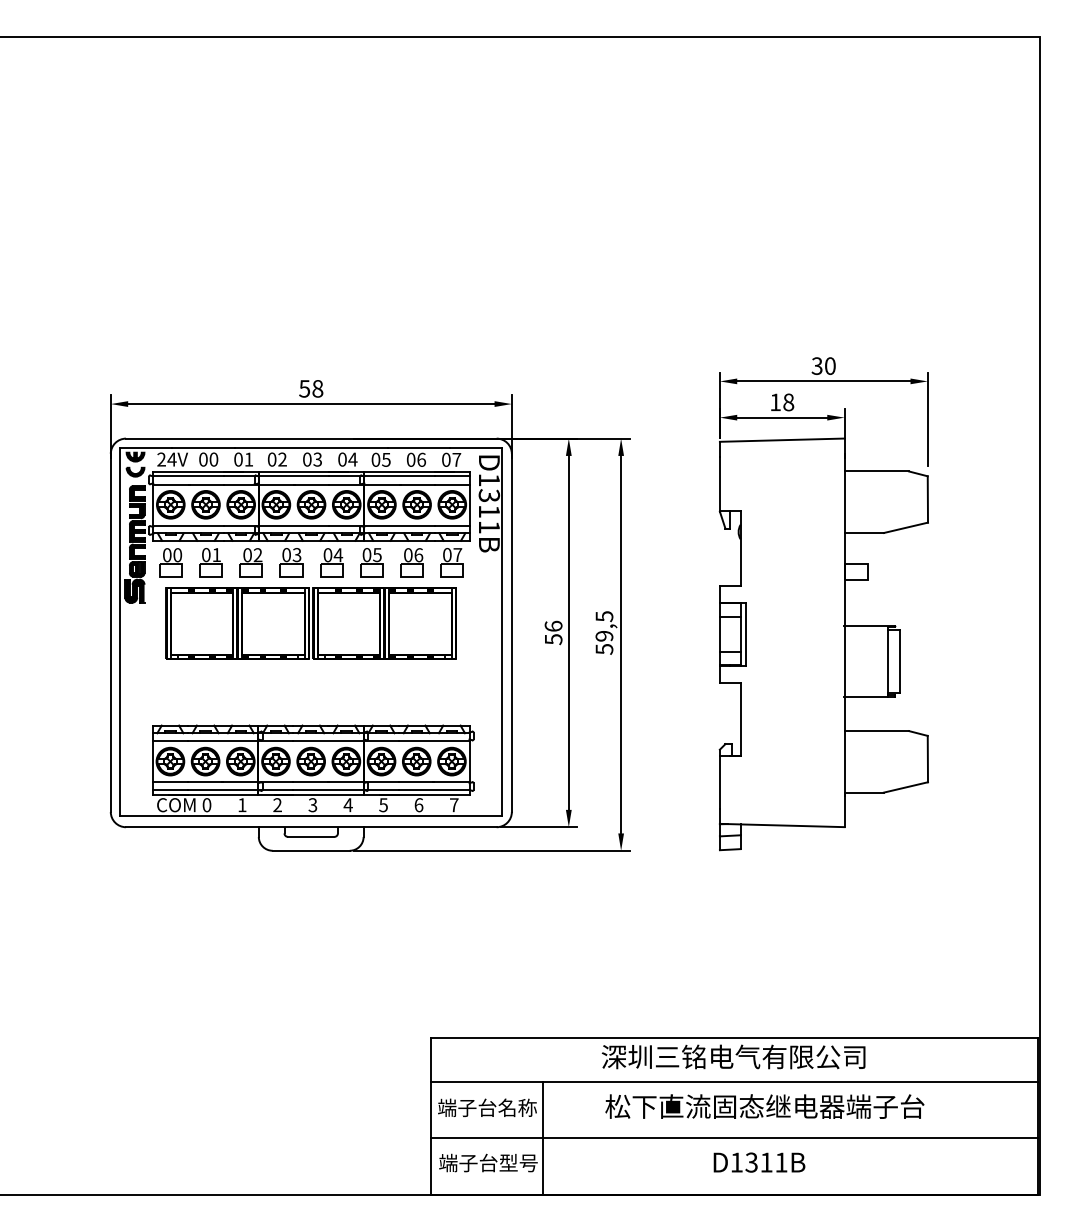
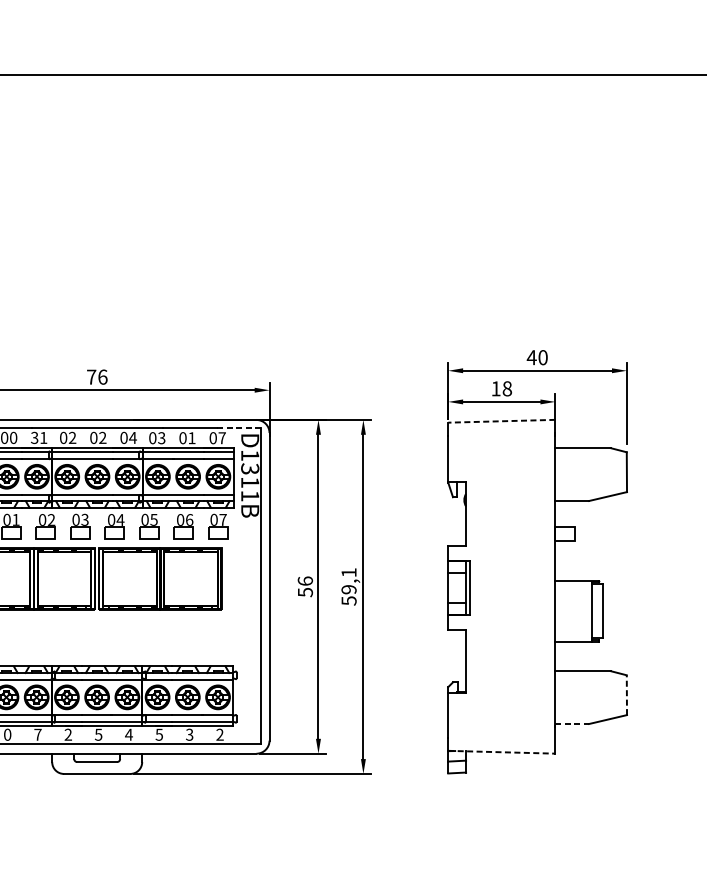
text: (817, 366) -> (532, 357), 30 -> 40
text: (311, 388) -> (97, 376), 58 -> 76
line: (781, 440) -> (501, 421), solid -> dashed
line: (476, 448) -> (239, 428), solid -> dashed
text: (238, 459) -> (34, 437), 01 -> 31
text: (317, 459) -> (102, 437), 03 -> 02
text: (386, 459) -> (161, 437), 05 -> 03
text: (421, 459) -> (191, 437), 06 -> 01
text: (604, 616) -> (349, 572), 59,5 -> 59,1
line: (927, 758) -> (626, 694), solid -> dashed
line: (864, 792) -> (572, 723), solid -> dashed
text: (313, 804) -> (99, 734), 3 -> 5
text: (242, 805) -> (38, 735), 1 -> 7
text: (418, 805) -> (189, 735), 6 -> 3
text: (454, 805) -> (220, 735), 7 -> 2
line: (782, 825) -> (502, 752), solid -> dashed

